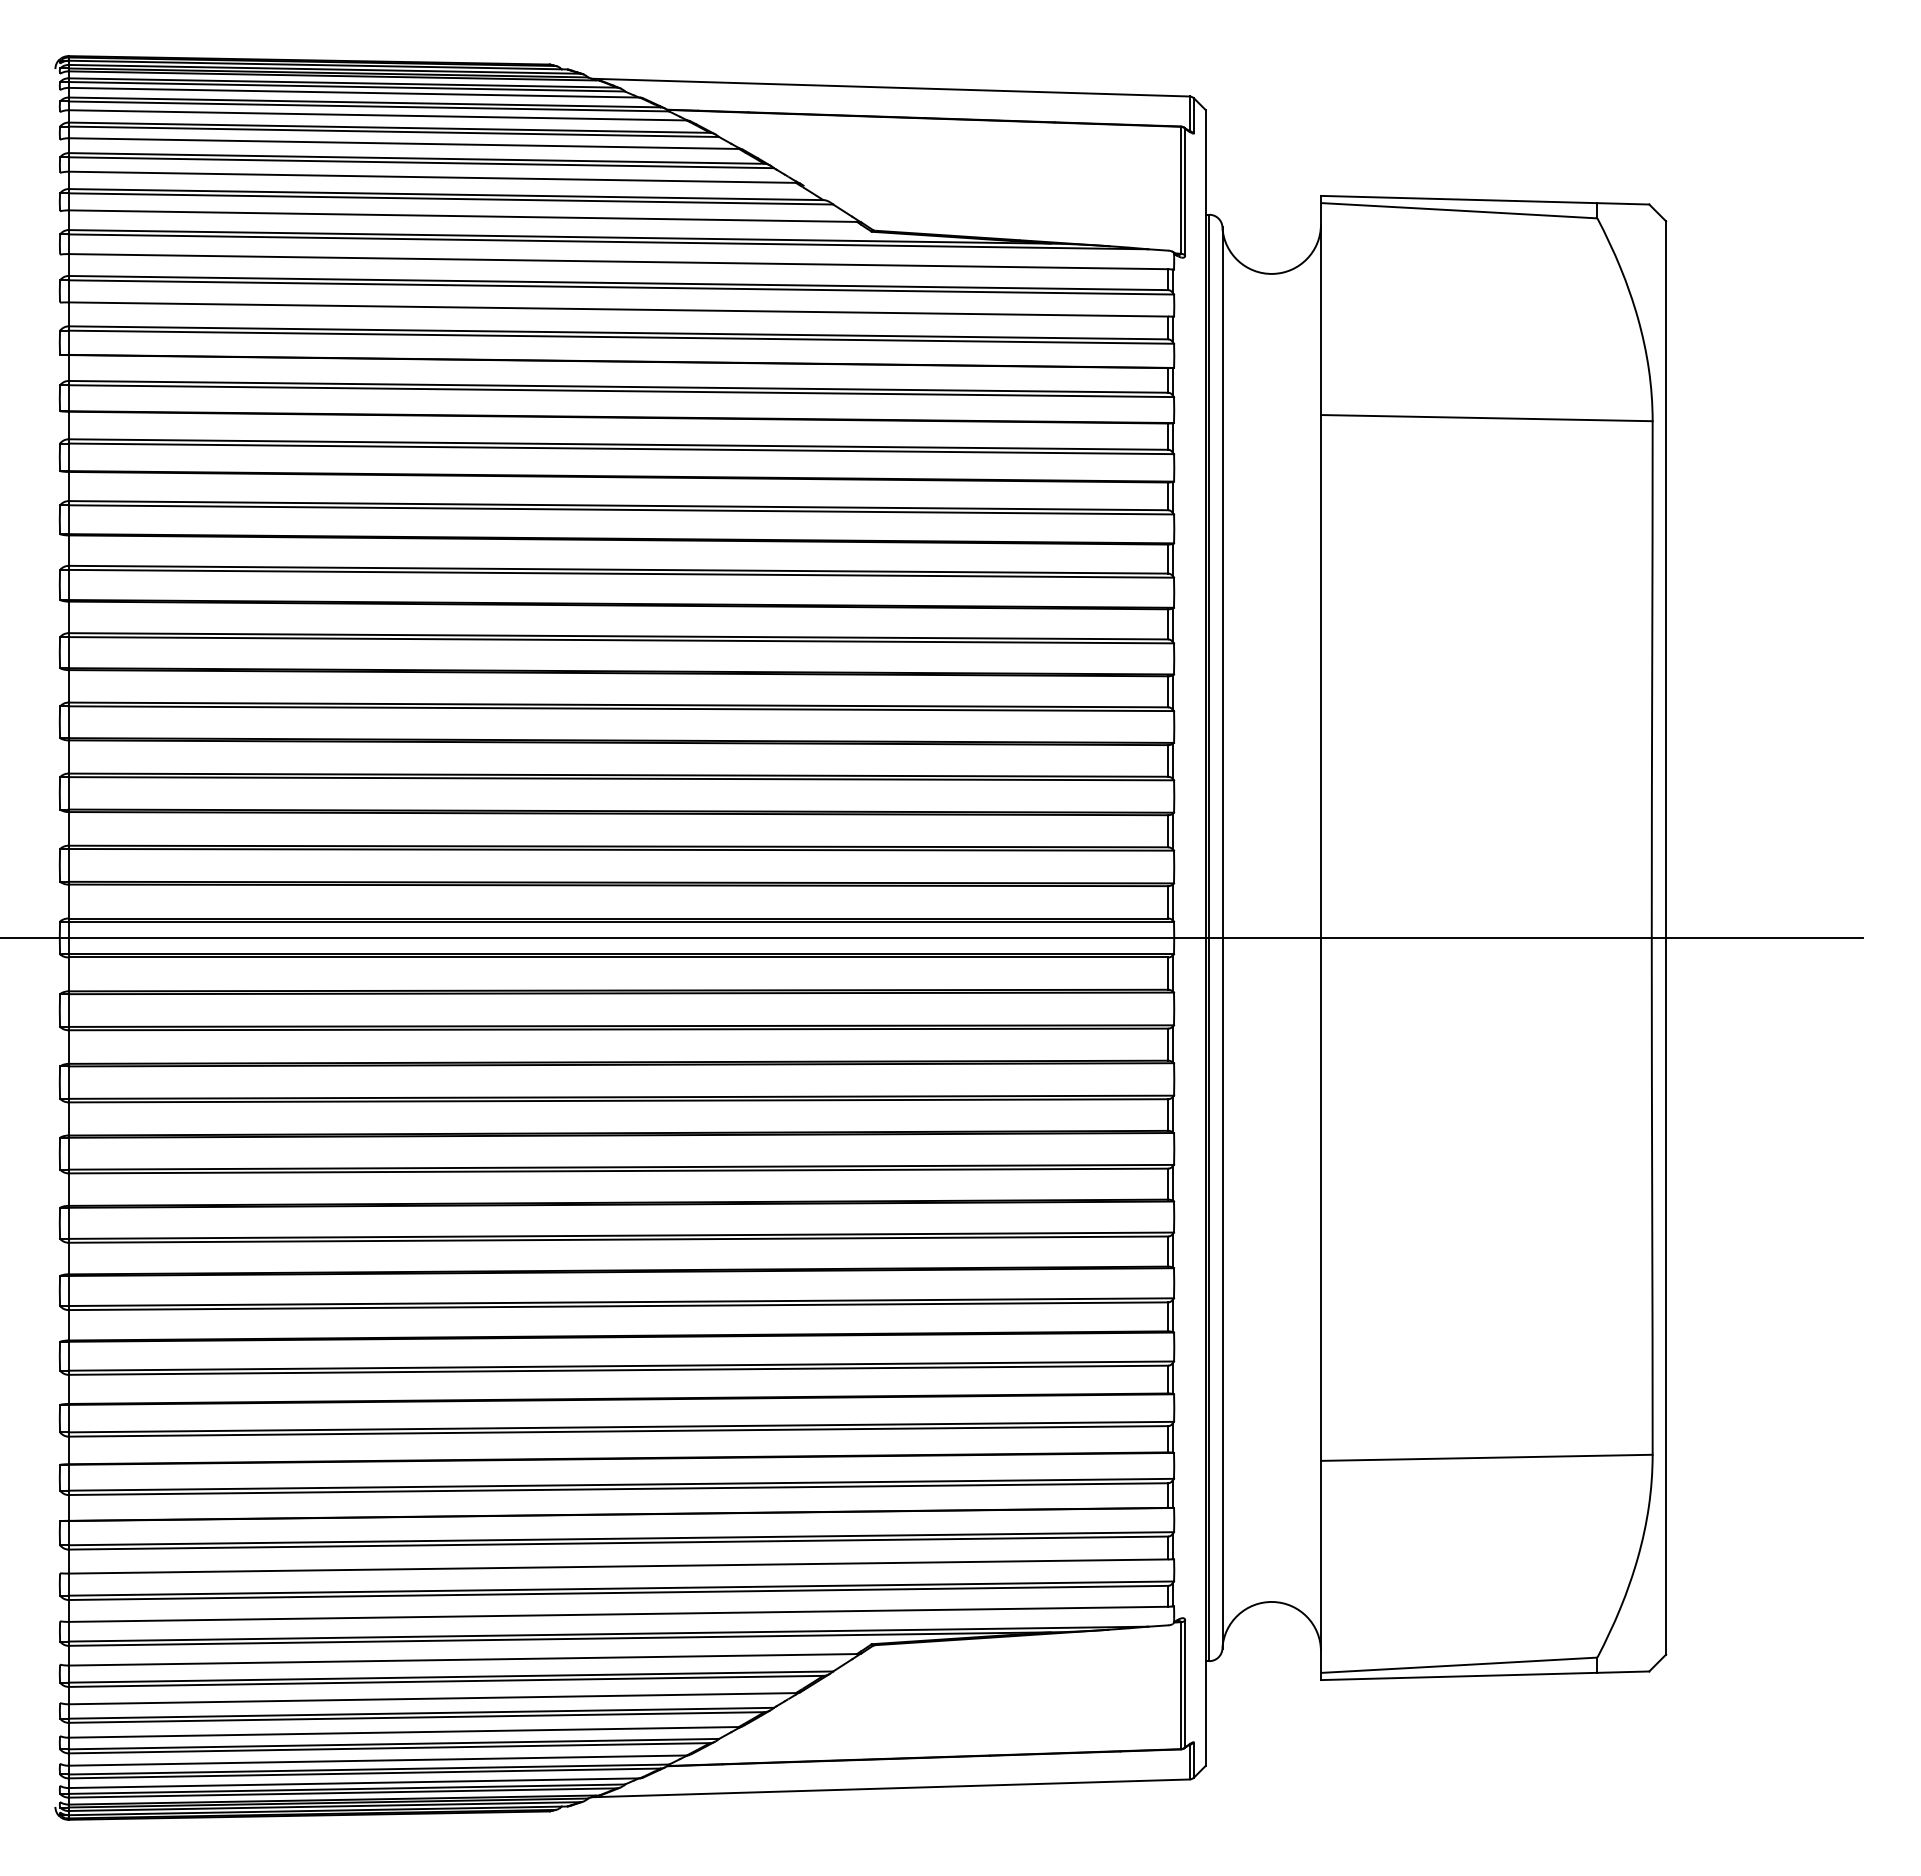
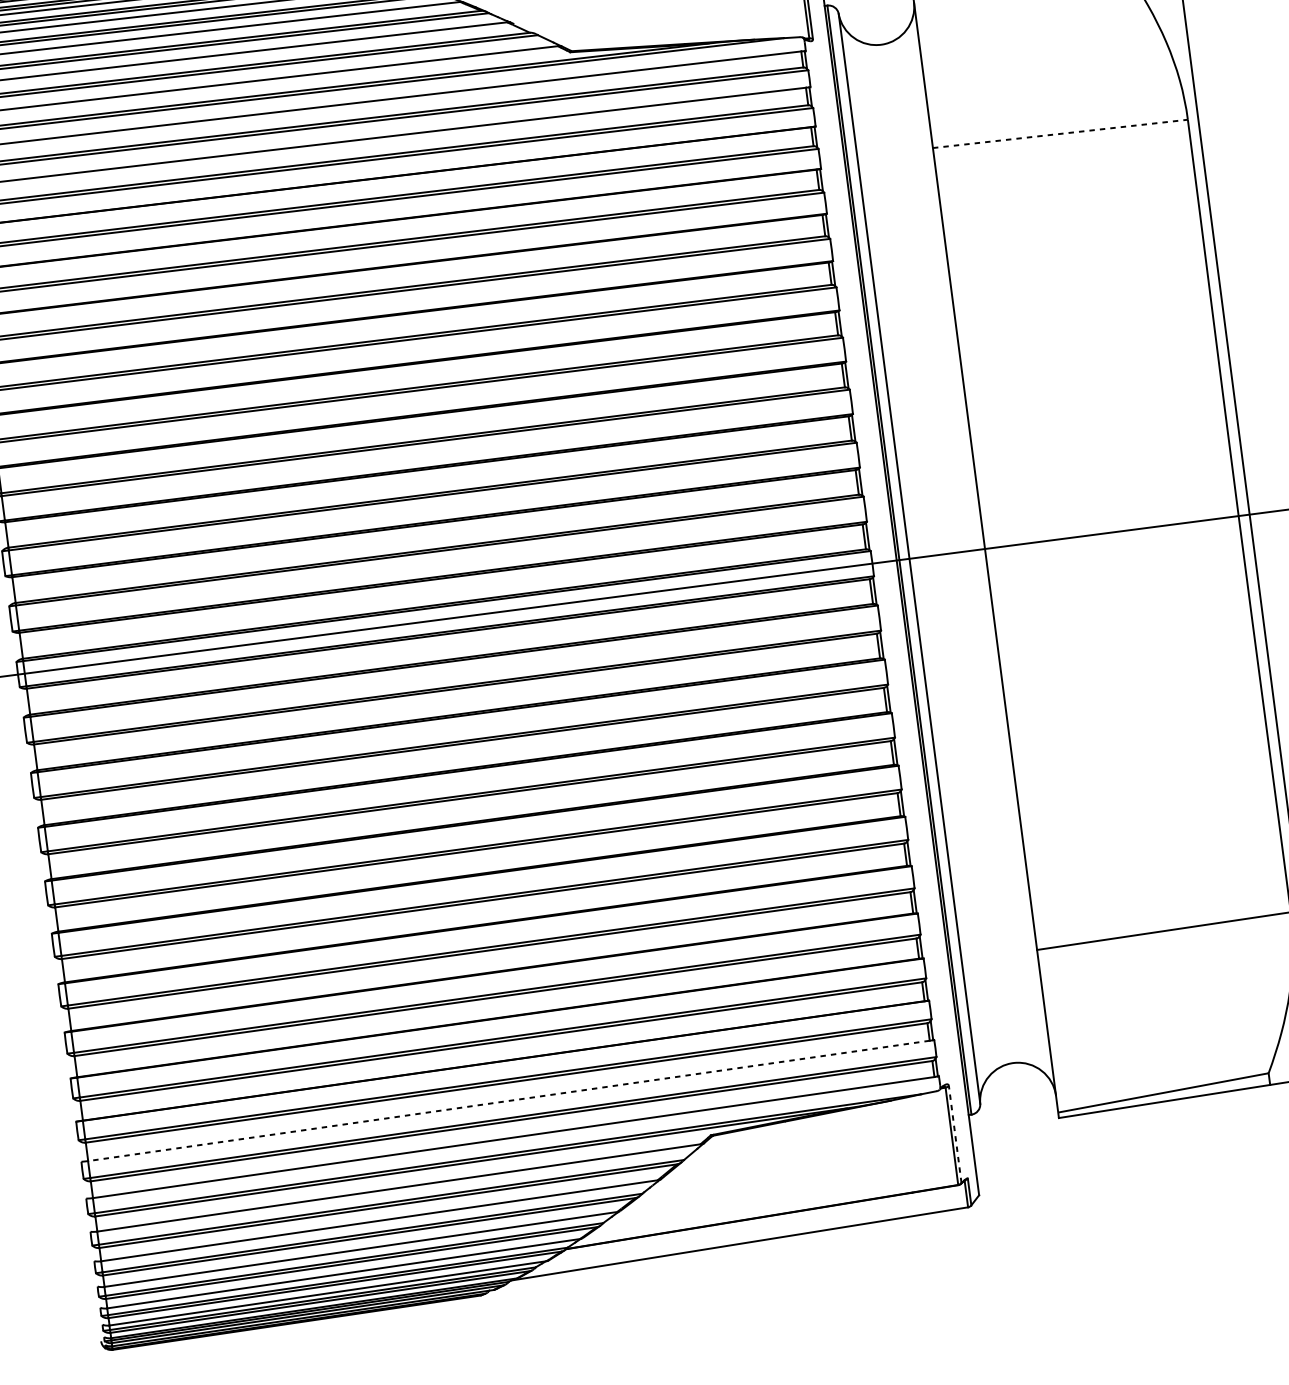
line: (1486, 418) -> (1060, 134), solid -> dashed
line: (618, 1566) -> (508, 1100), solid -> dashed
line: (1185, 1683) -> (955, 1134), solid -> dashed

